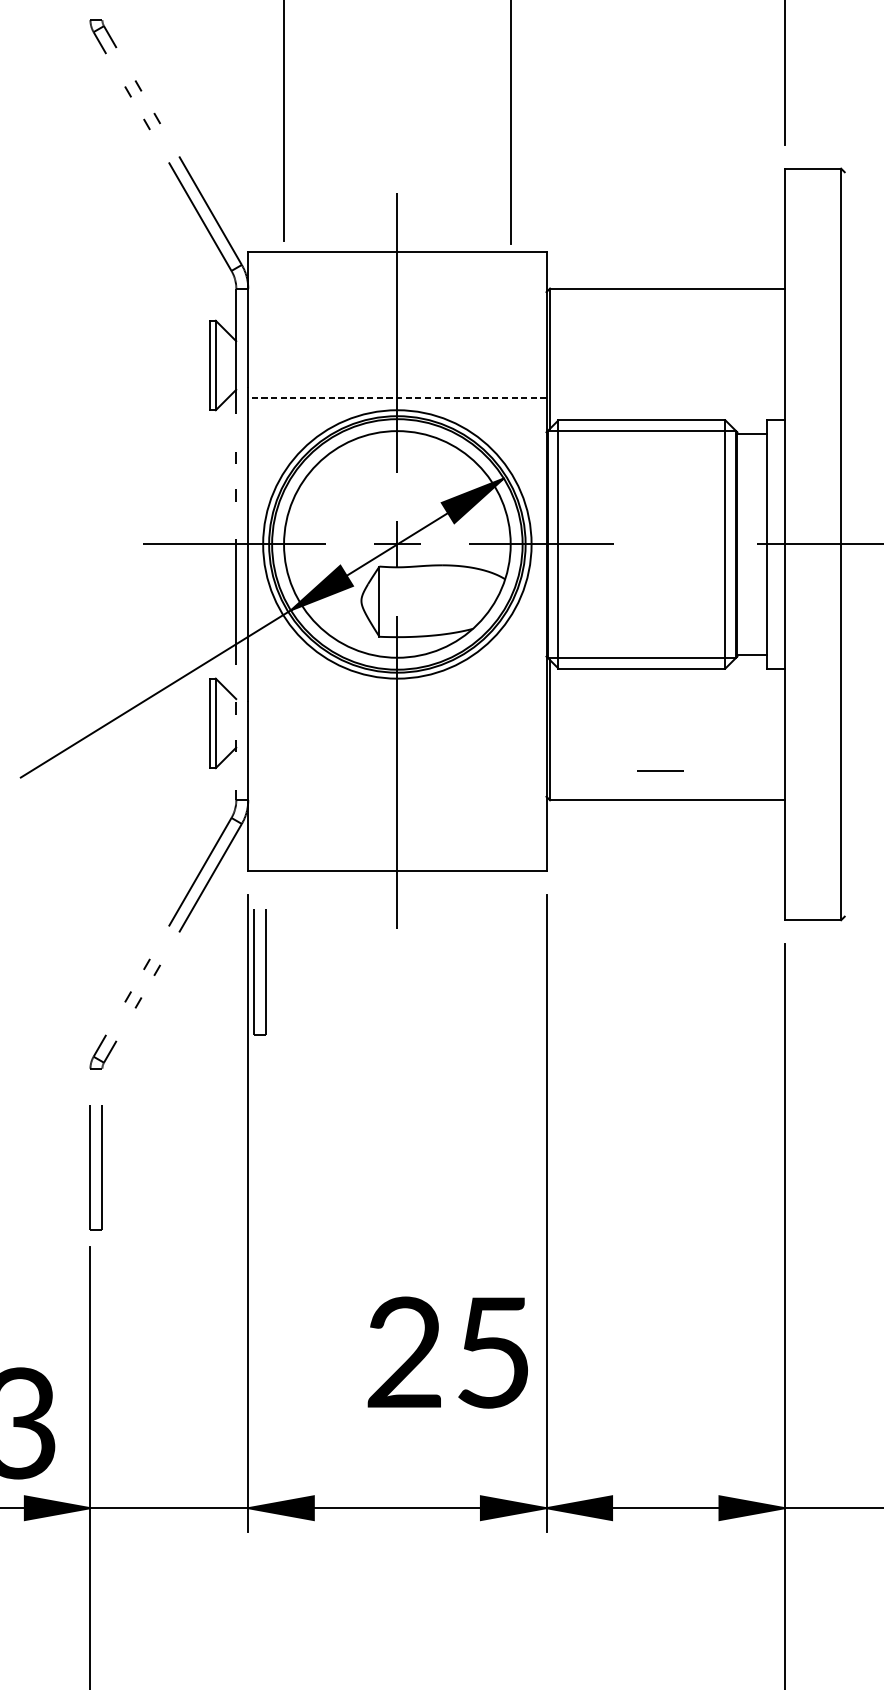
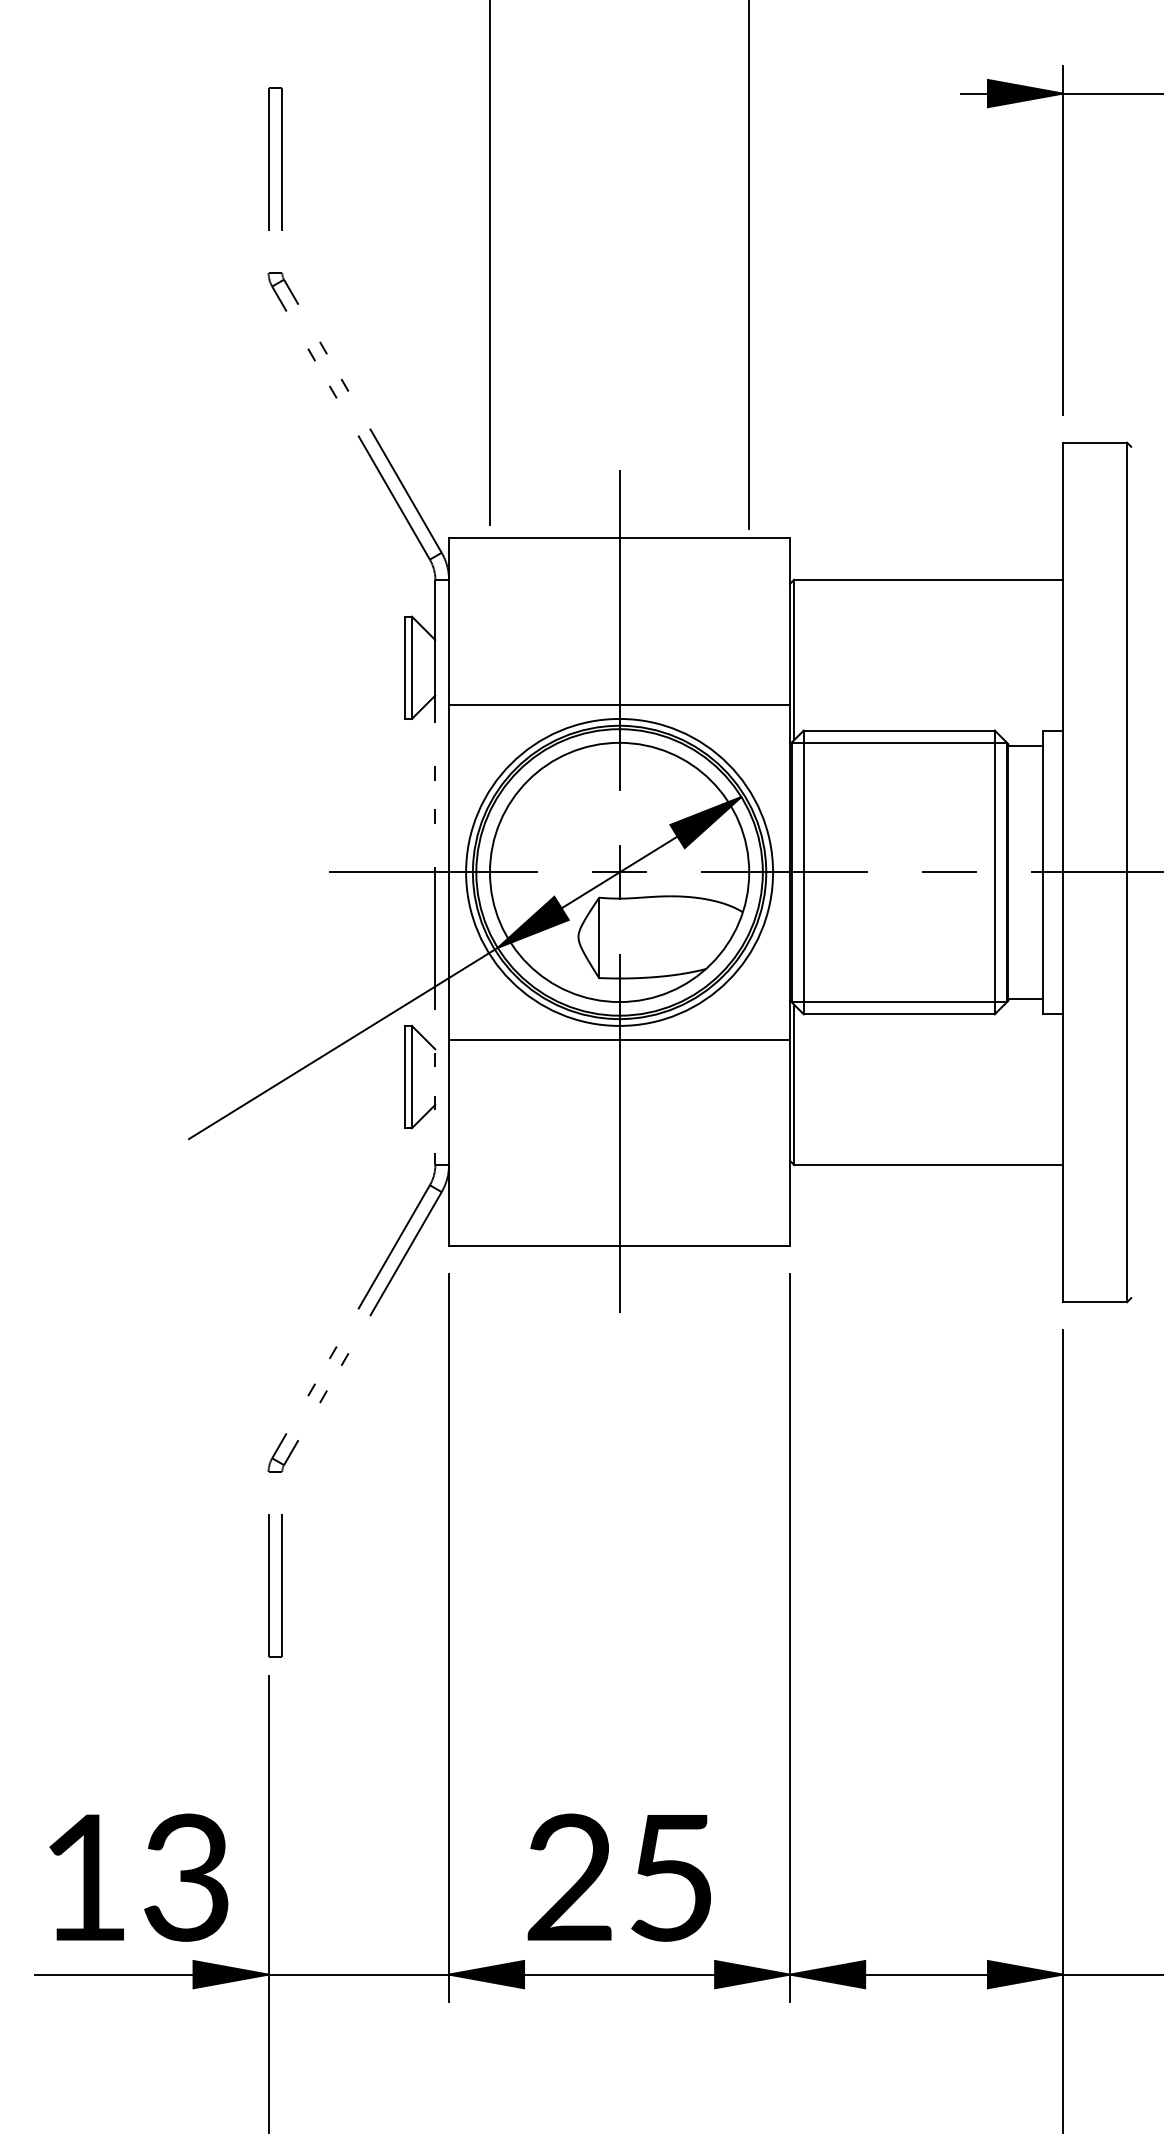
line: (397, 398) -> (619, 705), dashed -> solid
line: (397, 690) -> (619, 1039), added
line: (660, 770) -> (949, 871), moved
part: (260, 972) -> (462, 1361), removed
text: (447, 1352) -> (618, 1877), moved

